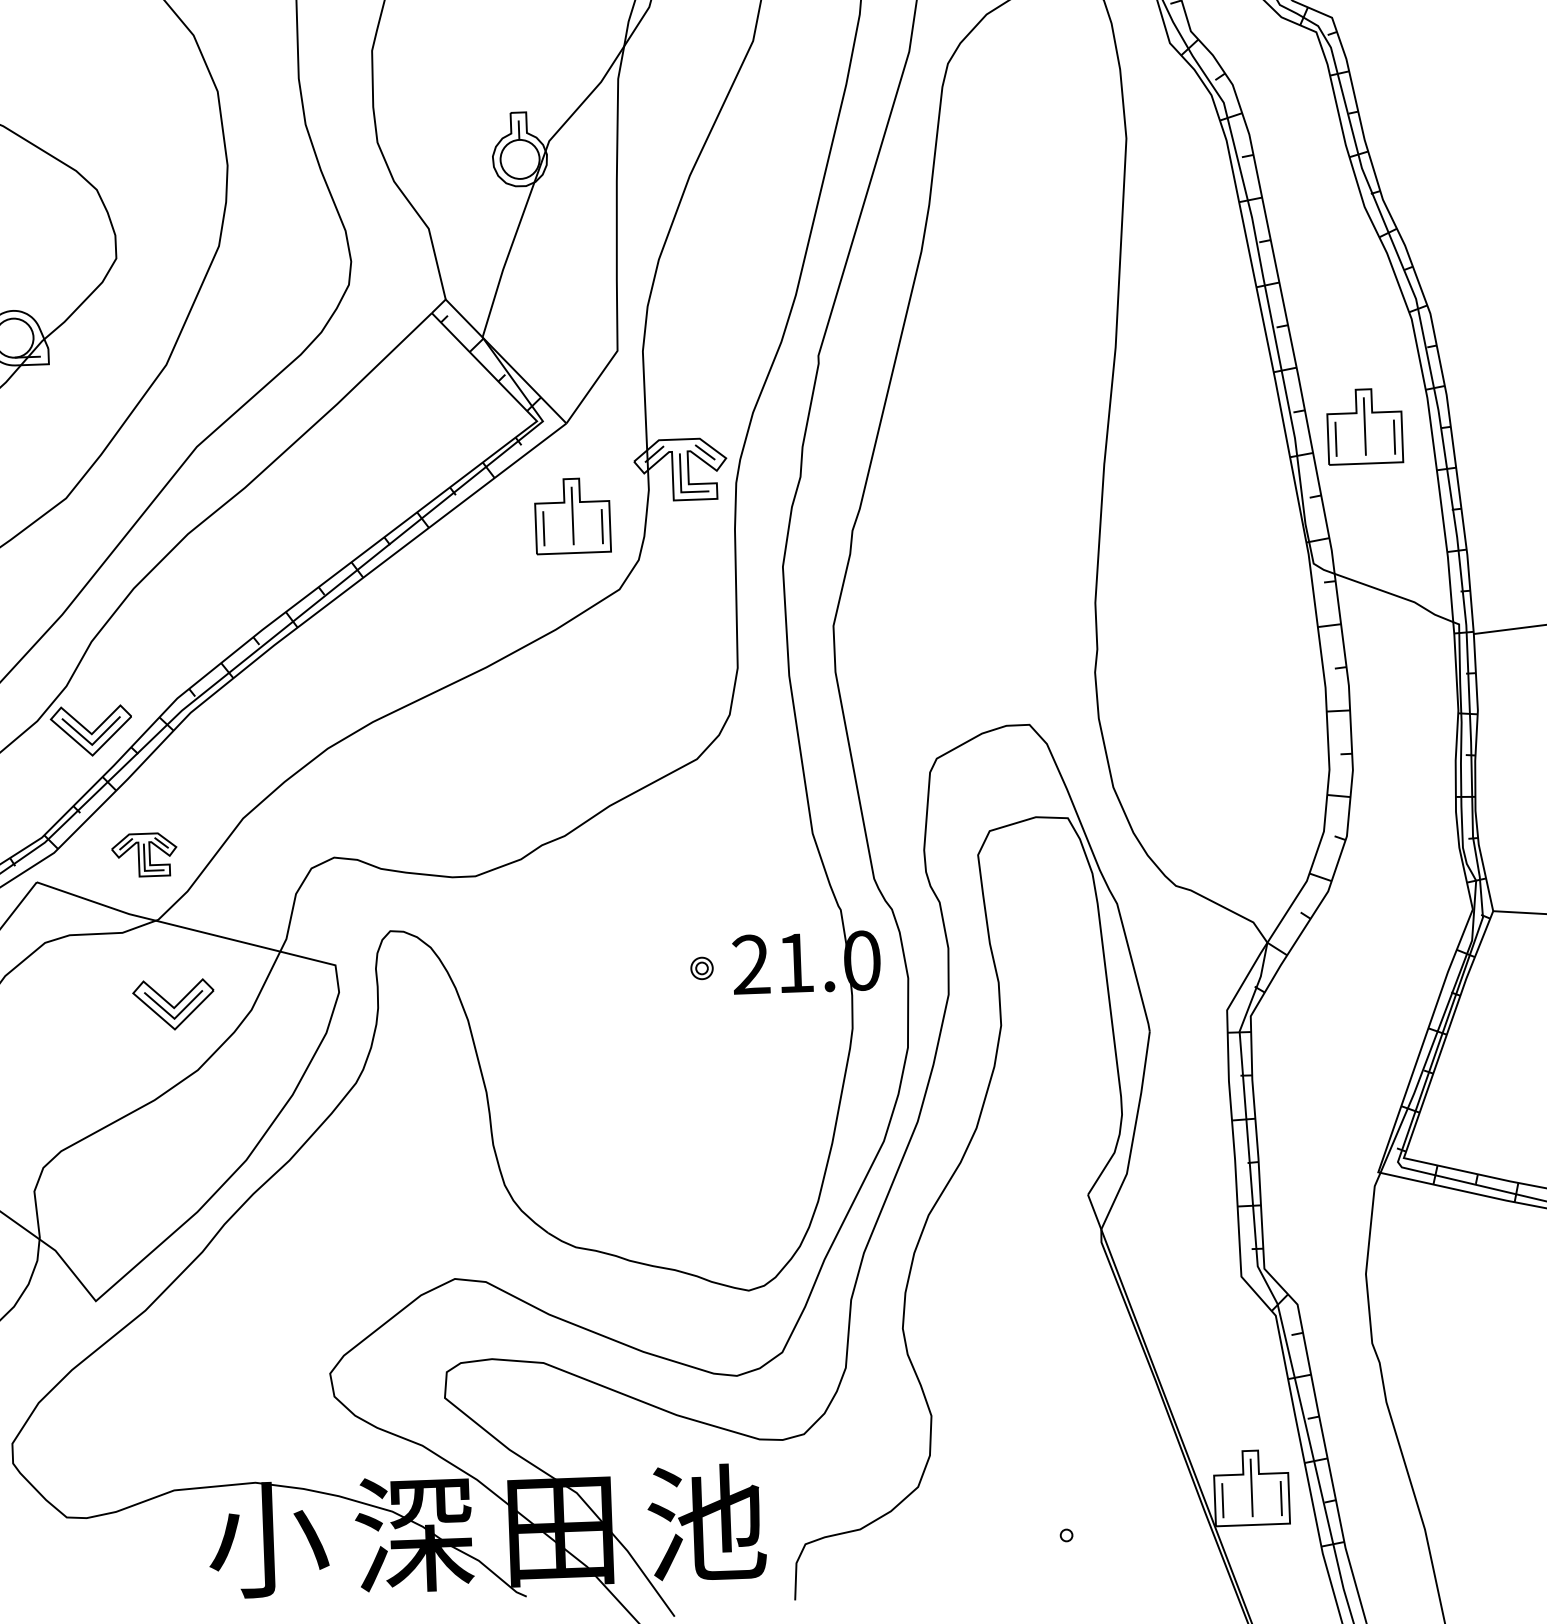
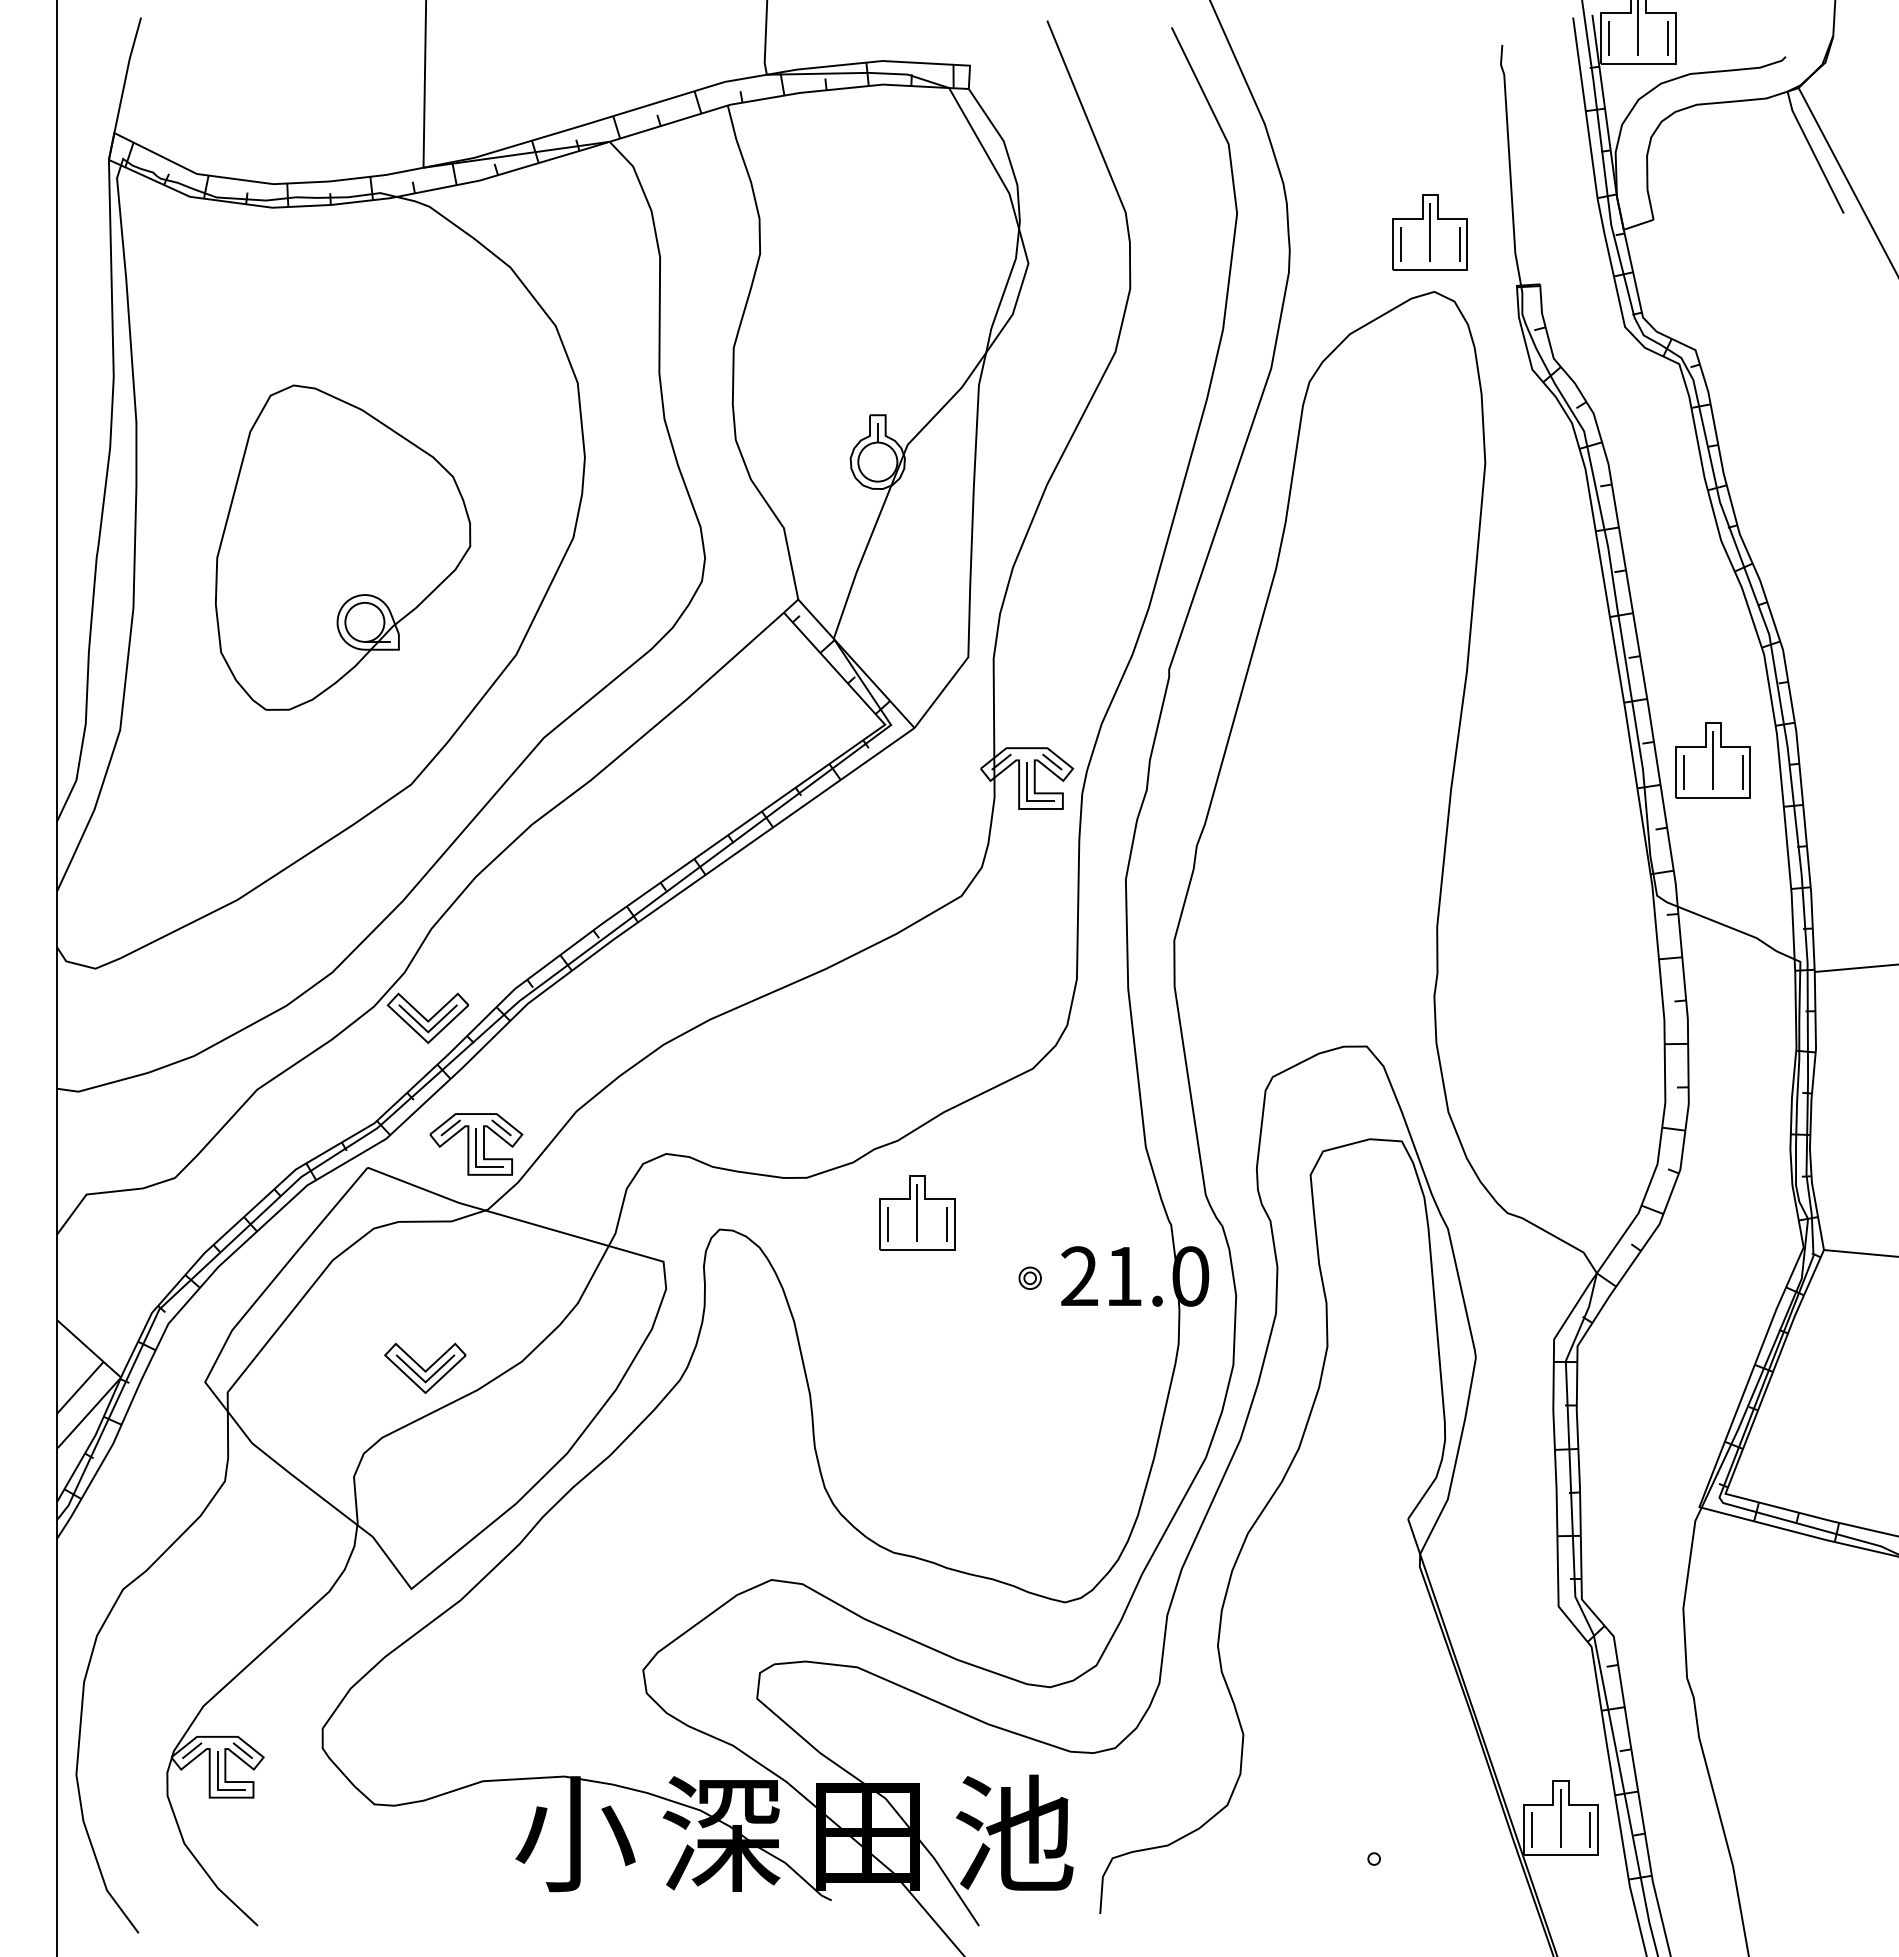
part: (572, 515) -> (917, 1212), moved
part: (144, 855) -> (476, 1144), size x1.43
part: (173, 1004) -> (425, 1368), moved

